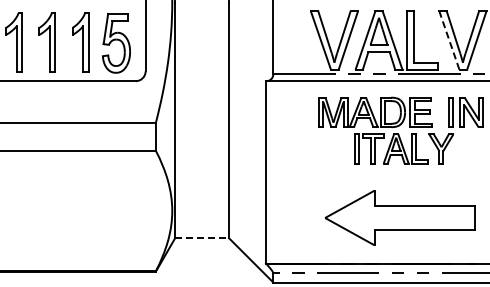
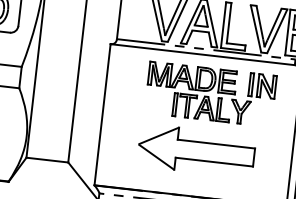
line: (449, 41) -> (256, 29), dashed -> solid
part: (400, 217) -> (196, 150), moved
line: (202, 238) -> (47, 160), dashed -> solid

